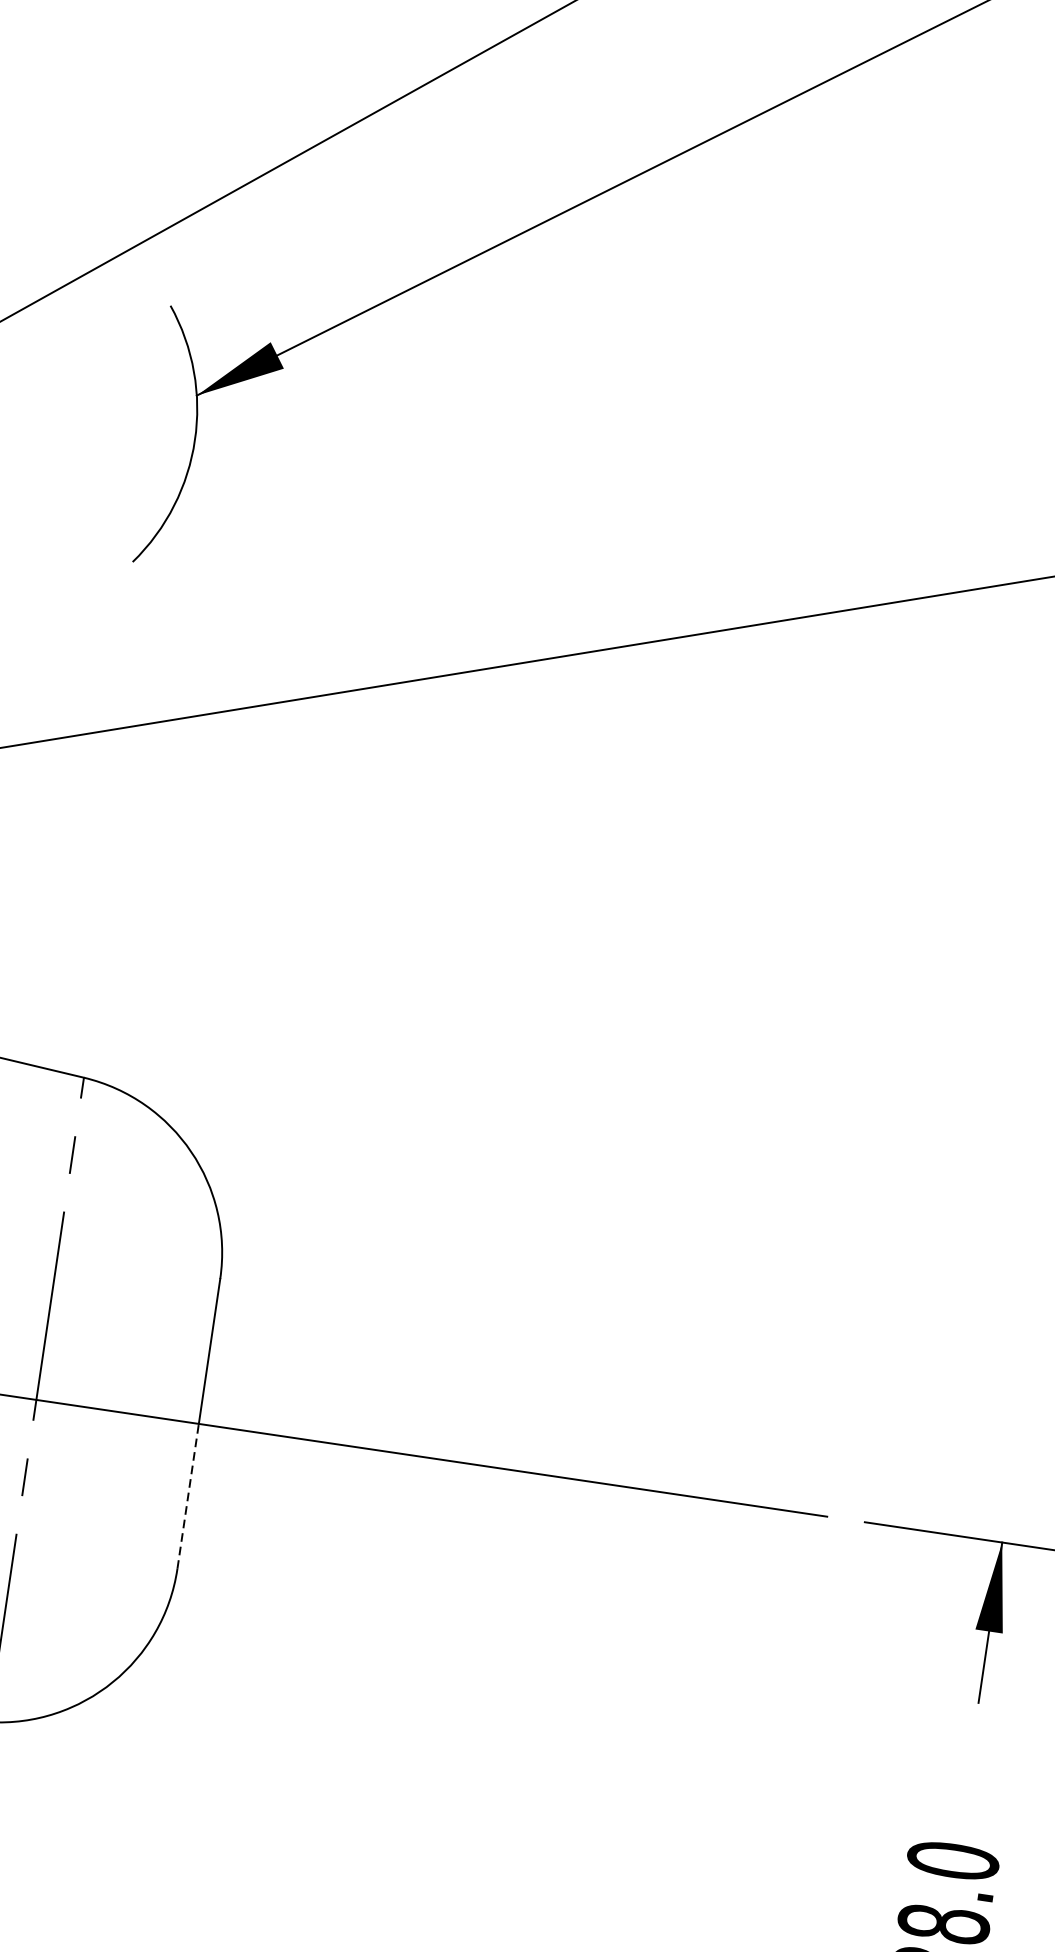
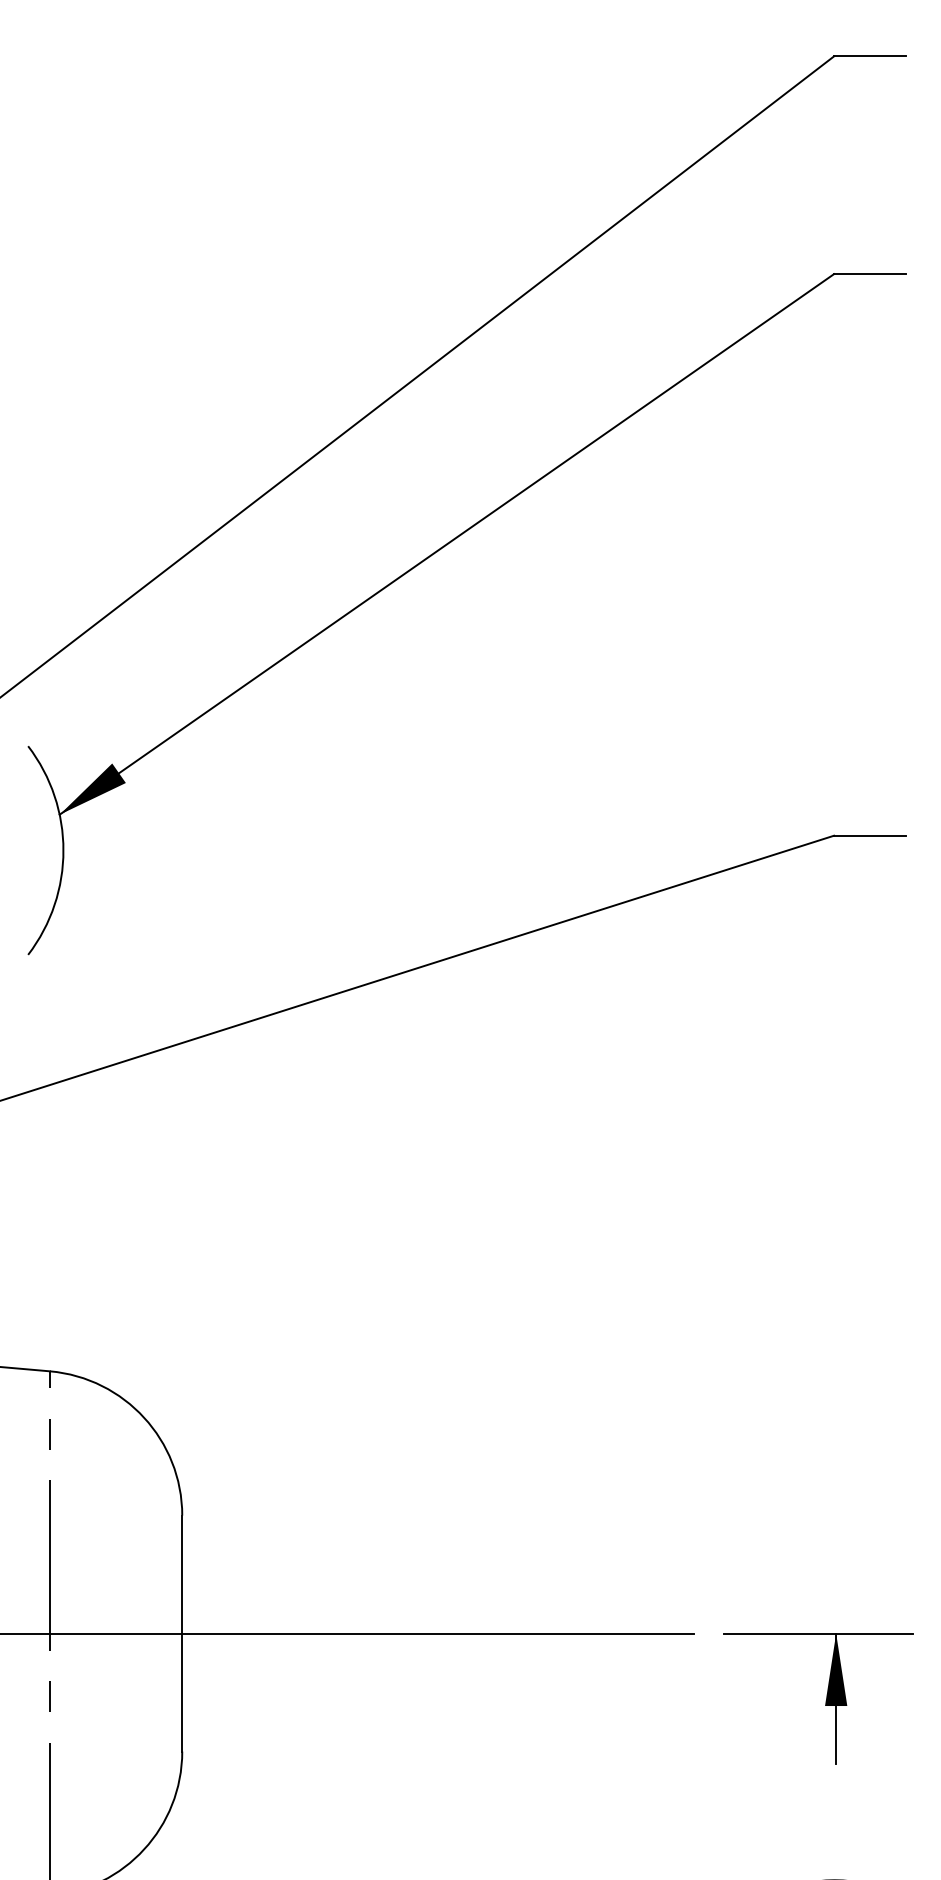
line: (188, 1496) -> (182, 1692), dashed -> solid

